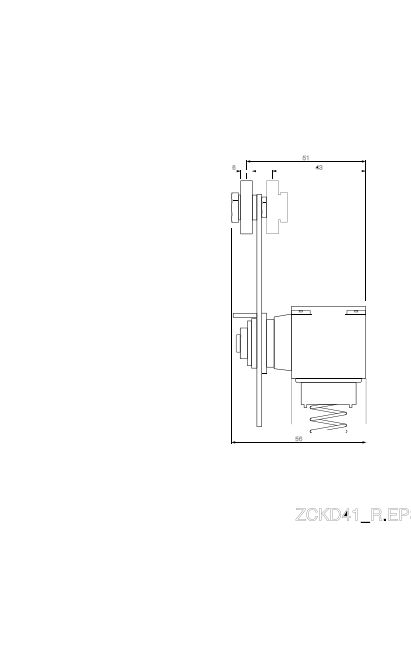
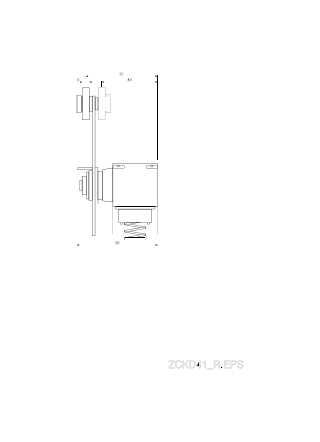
part: (297, 300) -> (116, 159), moved

